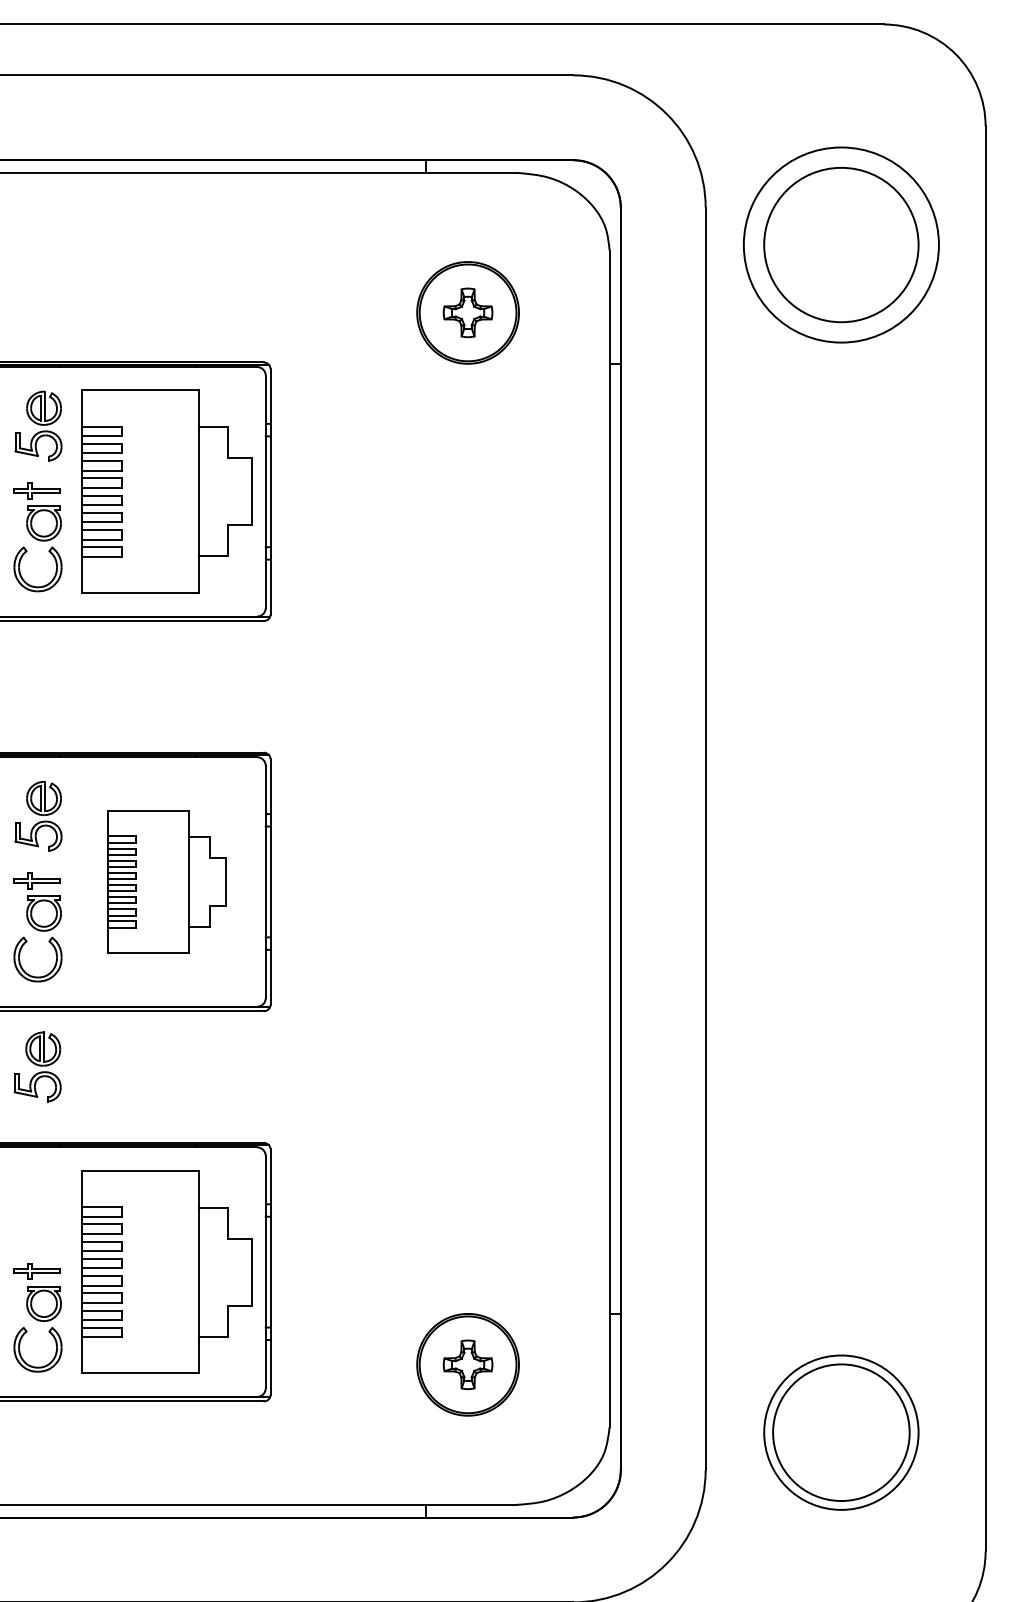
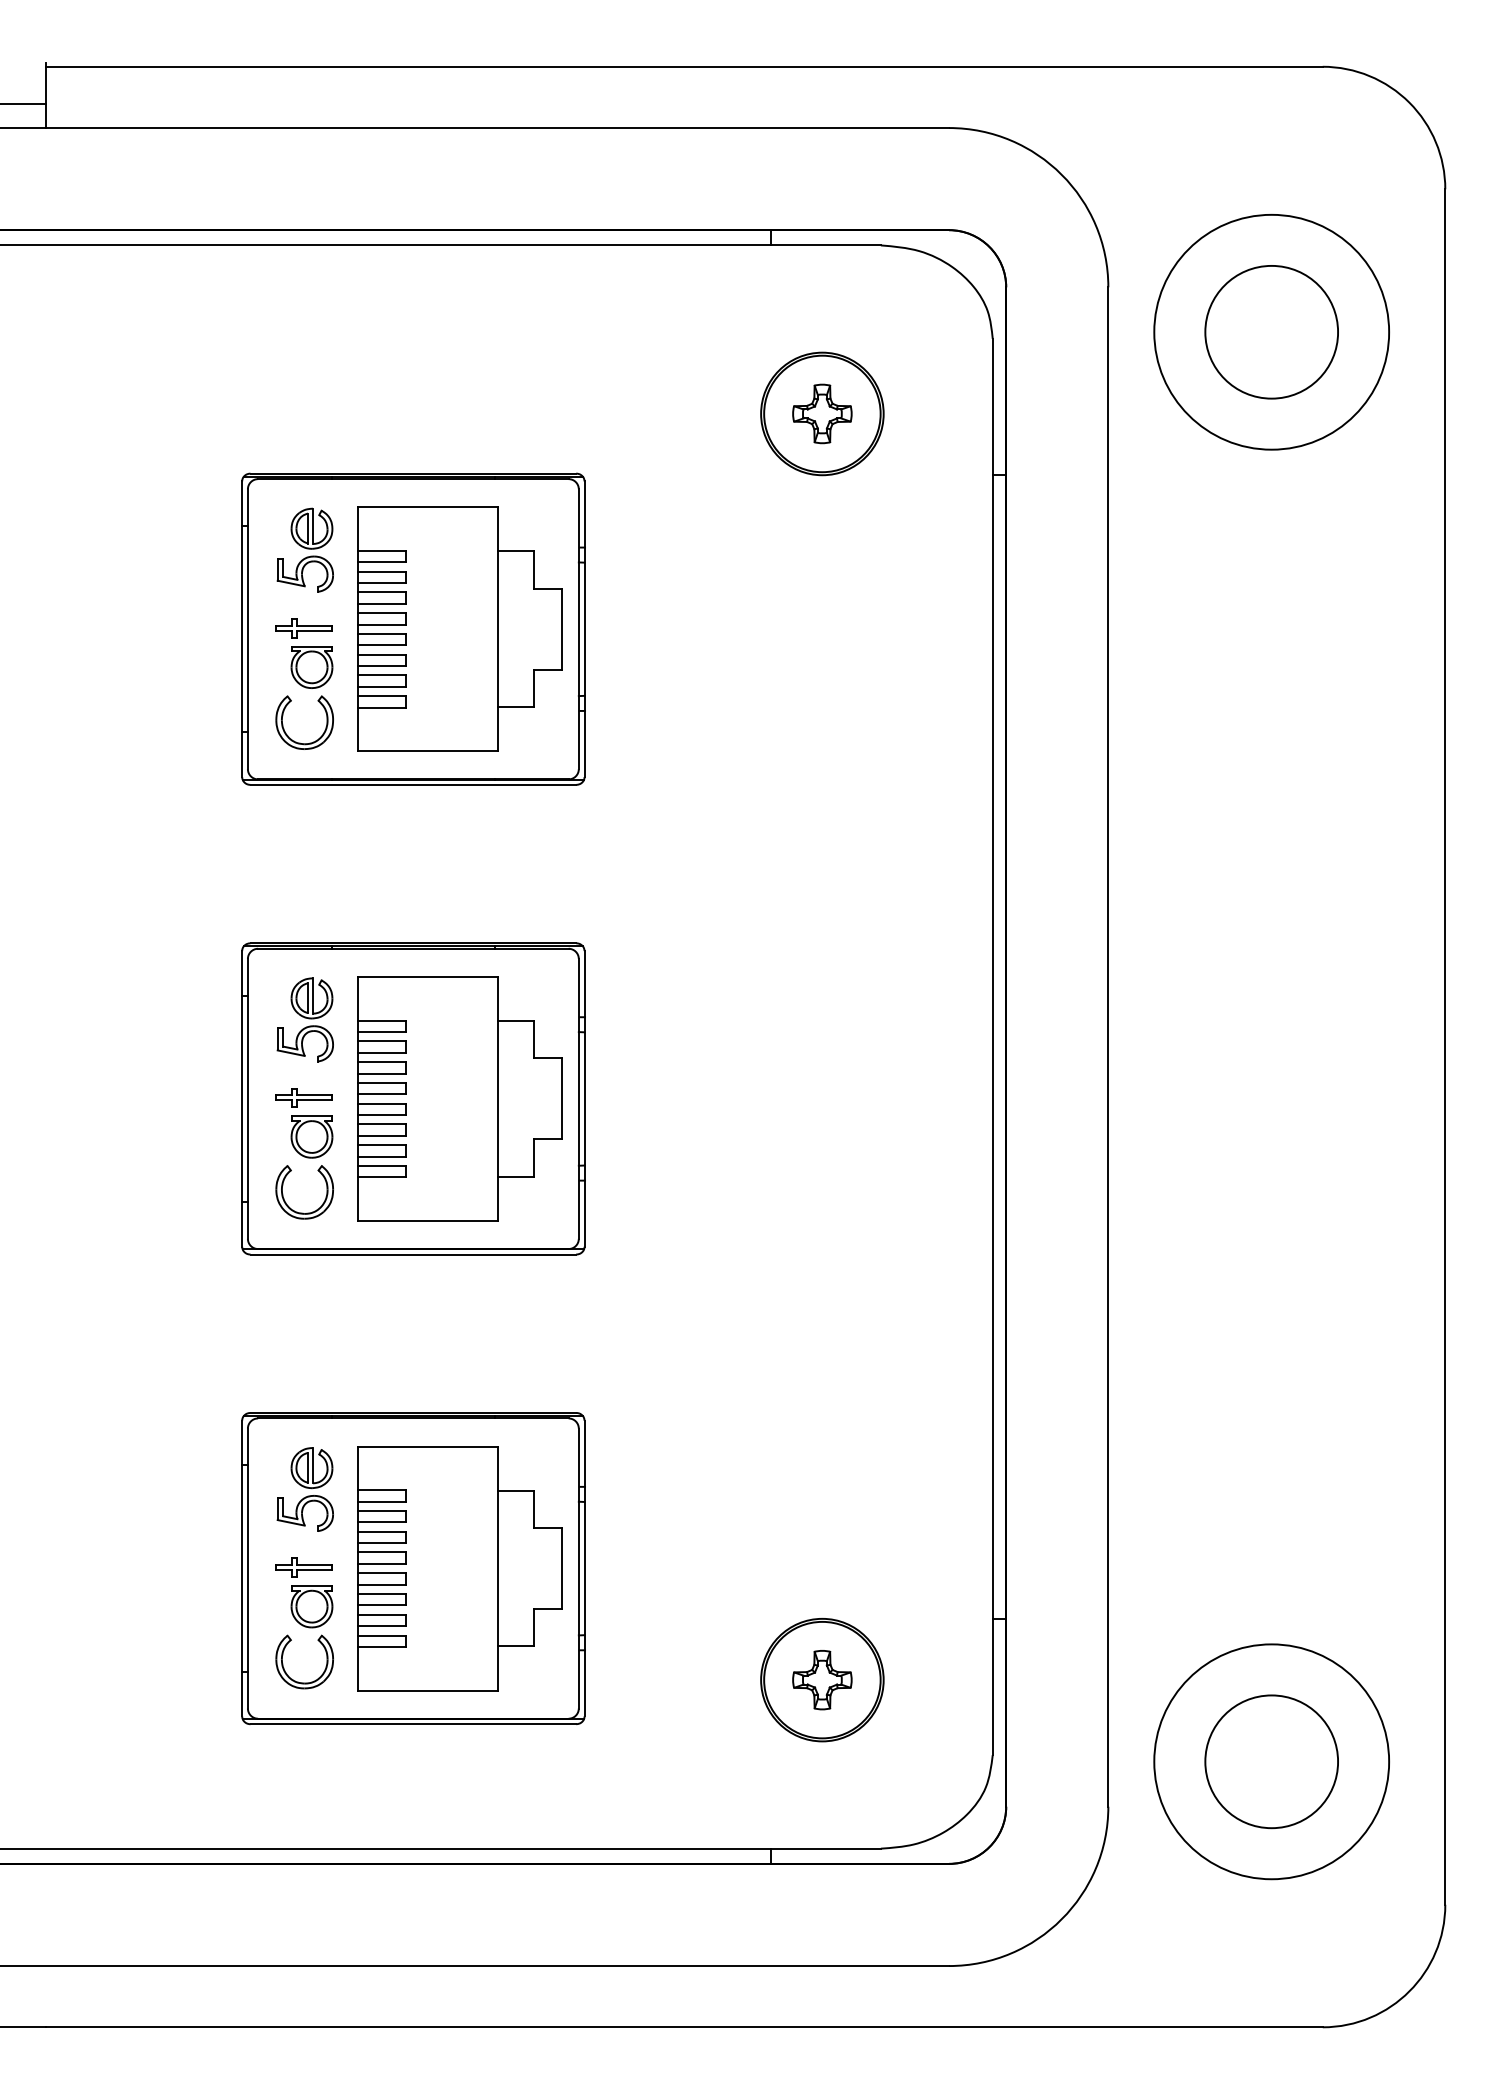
circle: (841, 244) -> (1271, 331), size x0.71
part: (166, 881) -> (459, 1098), size x1.43
part: (37, 1066) -> (304, 1489), moved
circle: (841, 1432) -> (1271, 1761), size x0.71
circle: (841, 1432) -> (1271, 1761), size x1.43

